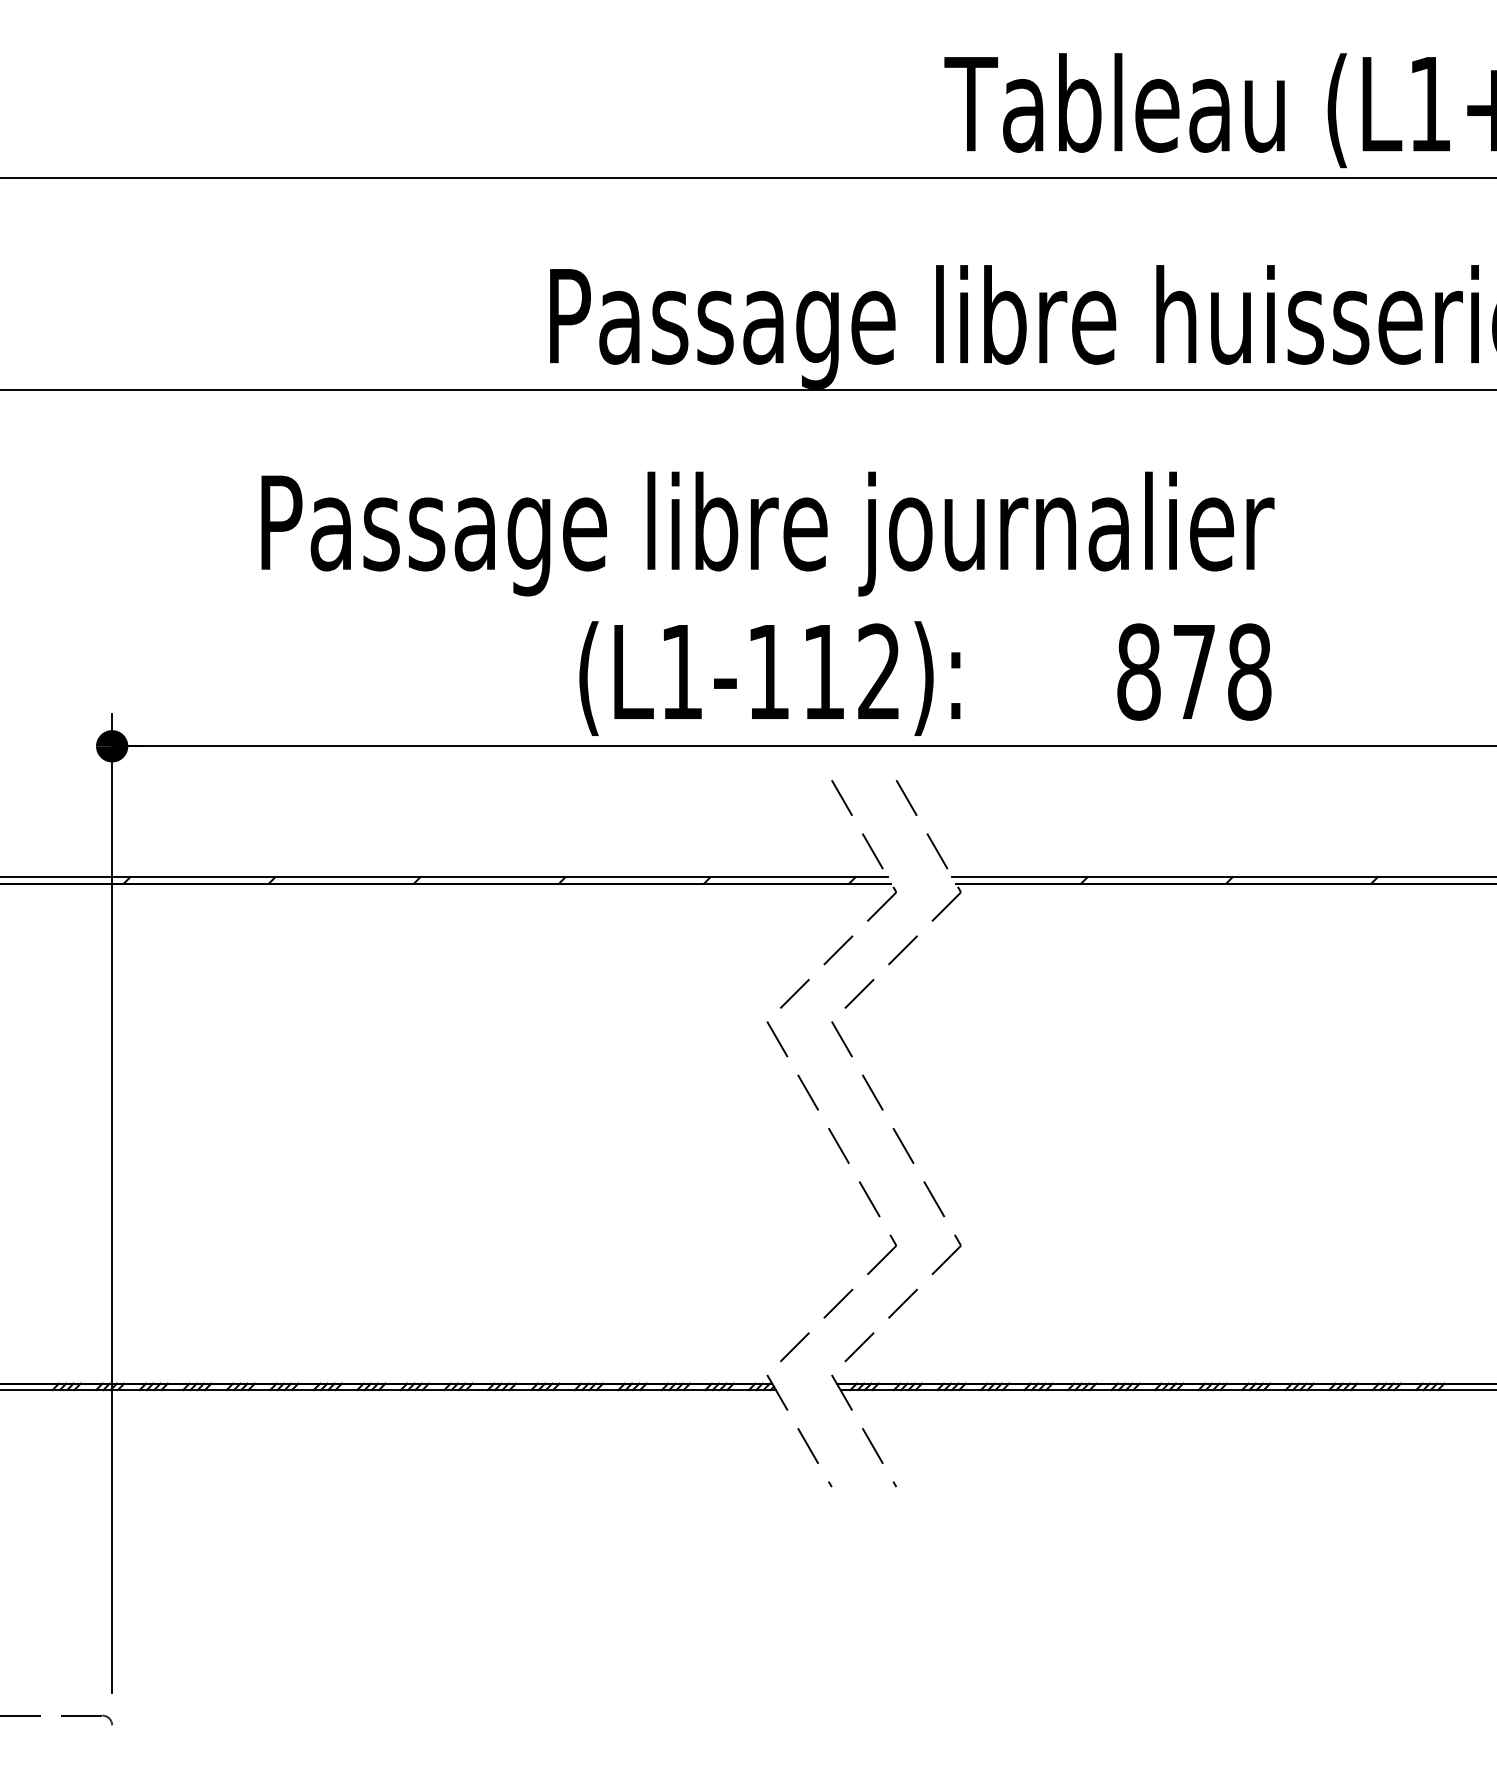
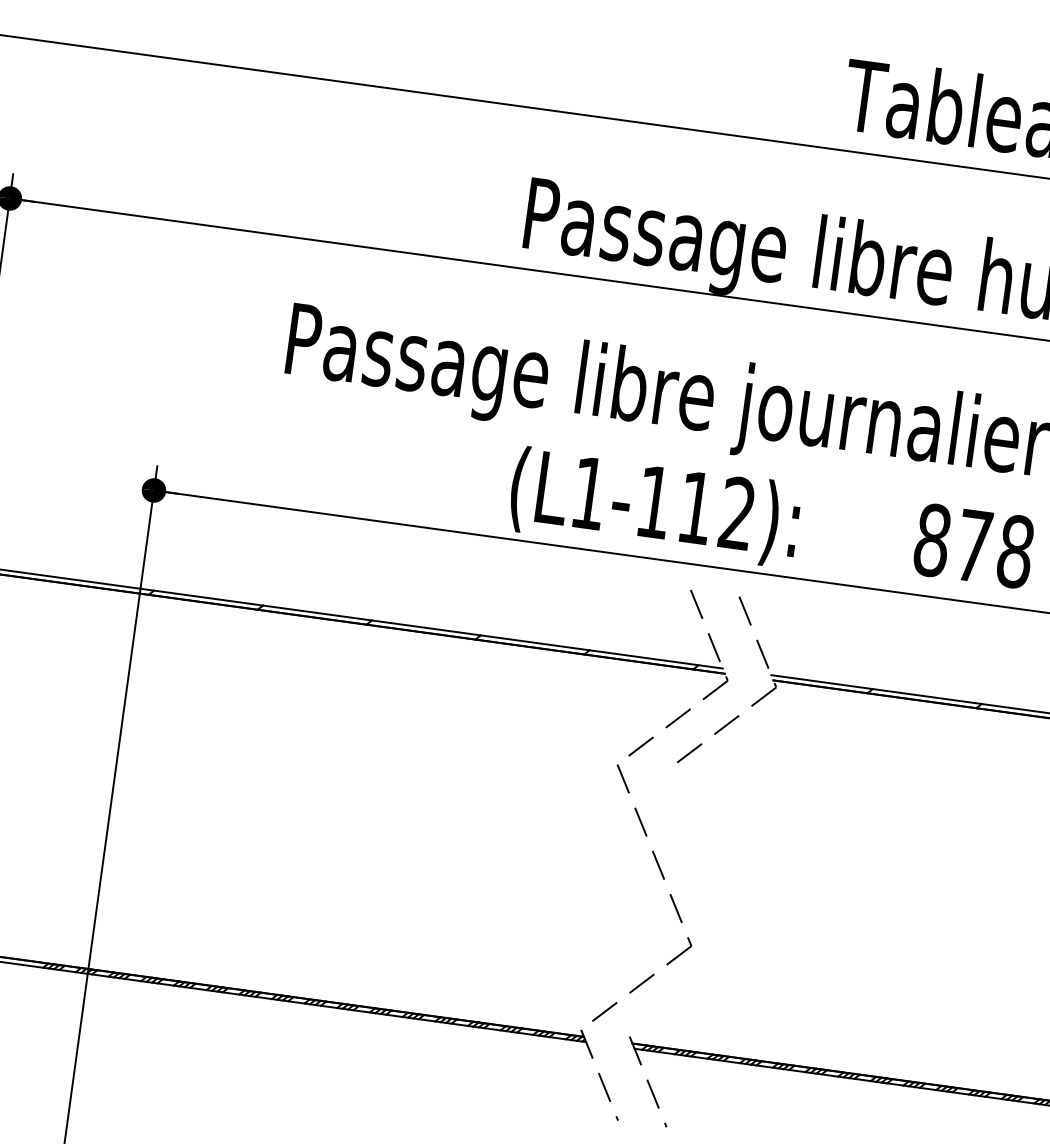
part: (923, 1182) -> (718, 901), removed

